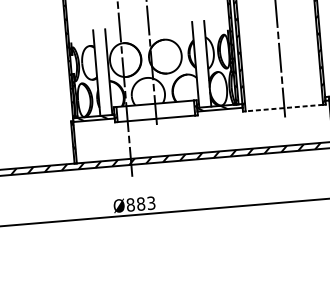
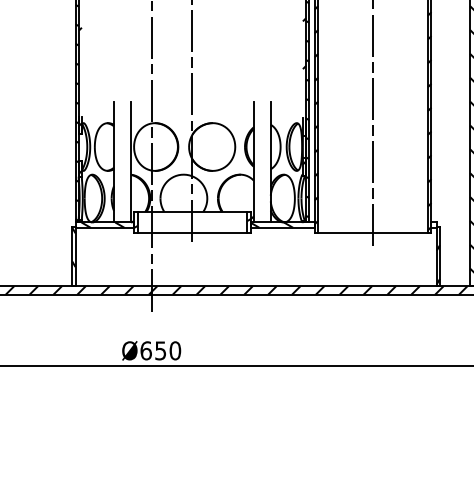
line: (284, 108) -> (373, 233), dashed -> solid
text: (140, 203) -> (160, 350), Ø883 -> Ø650

